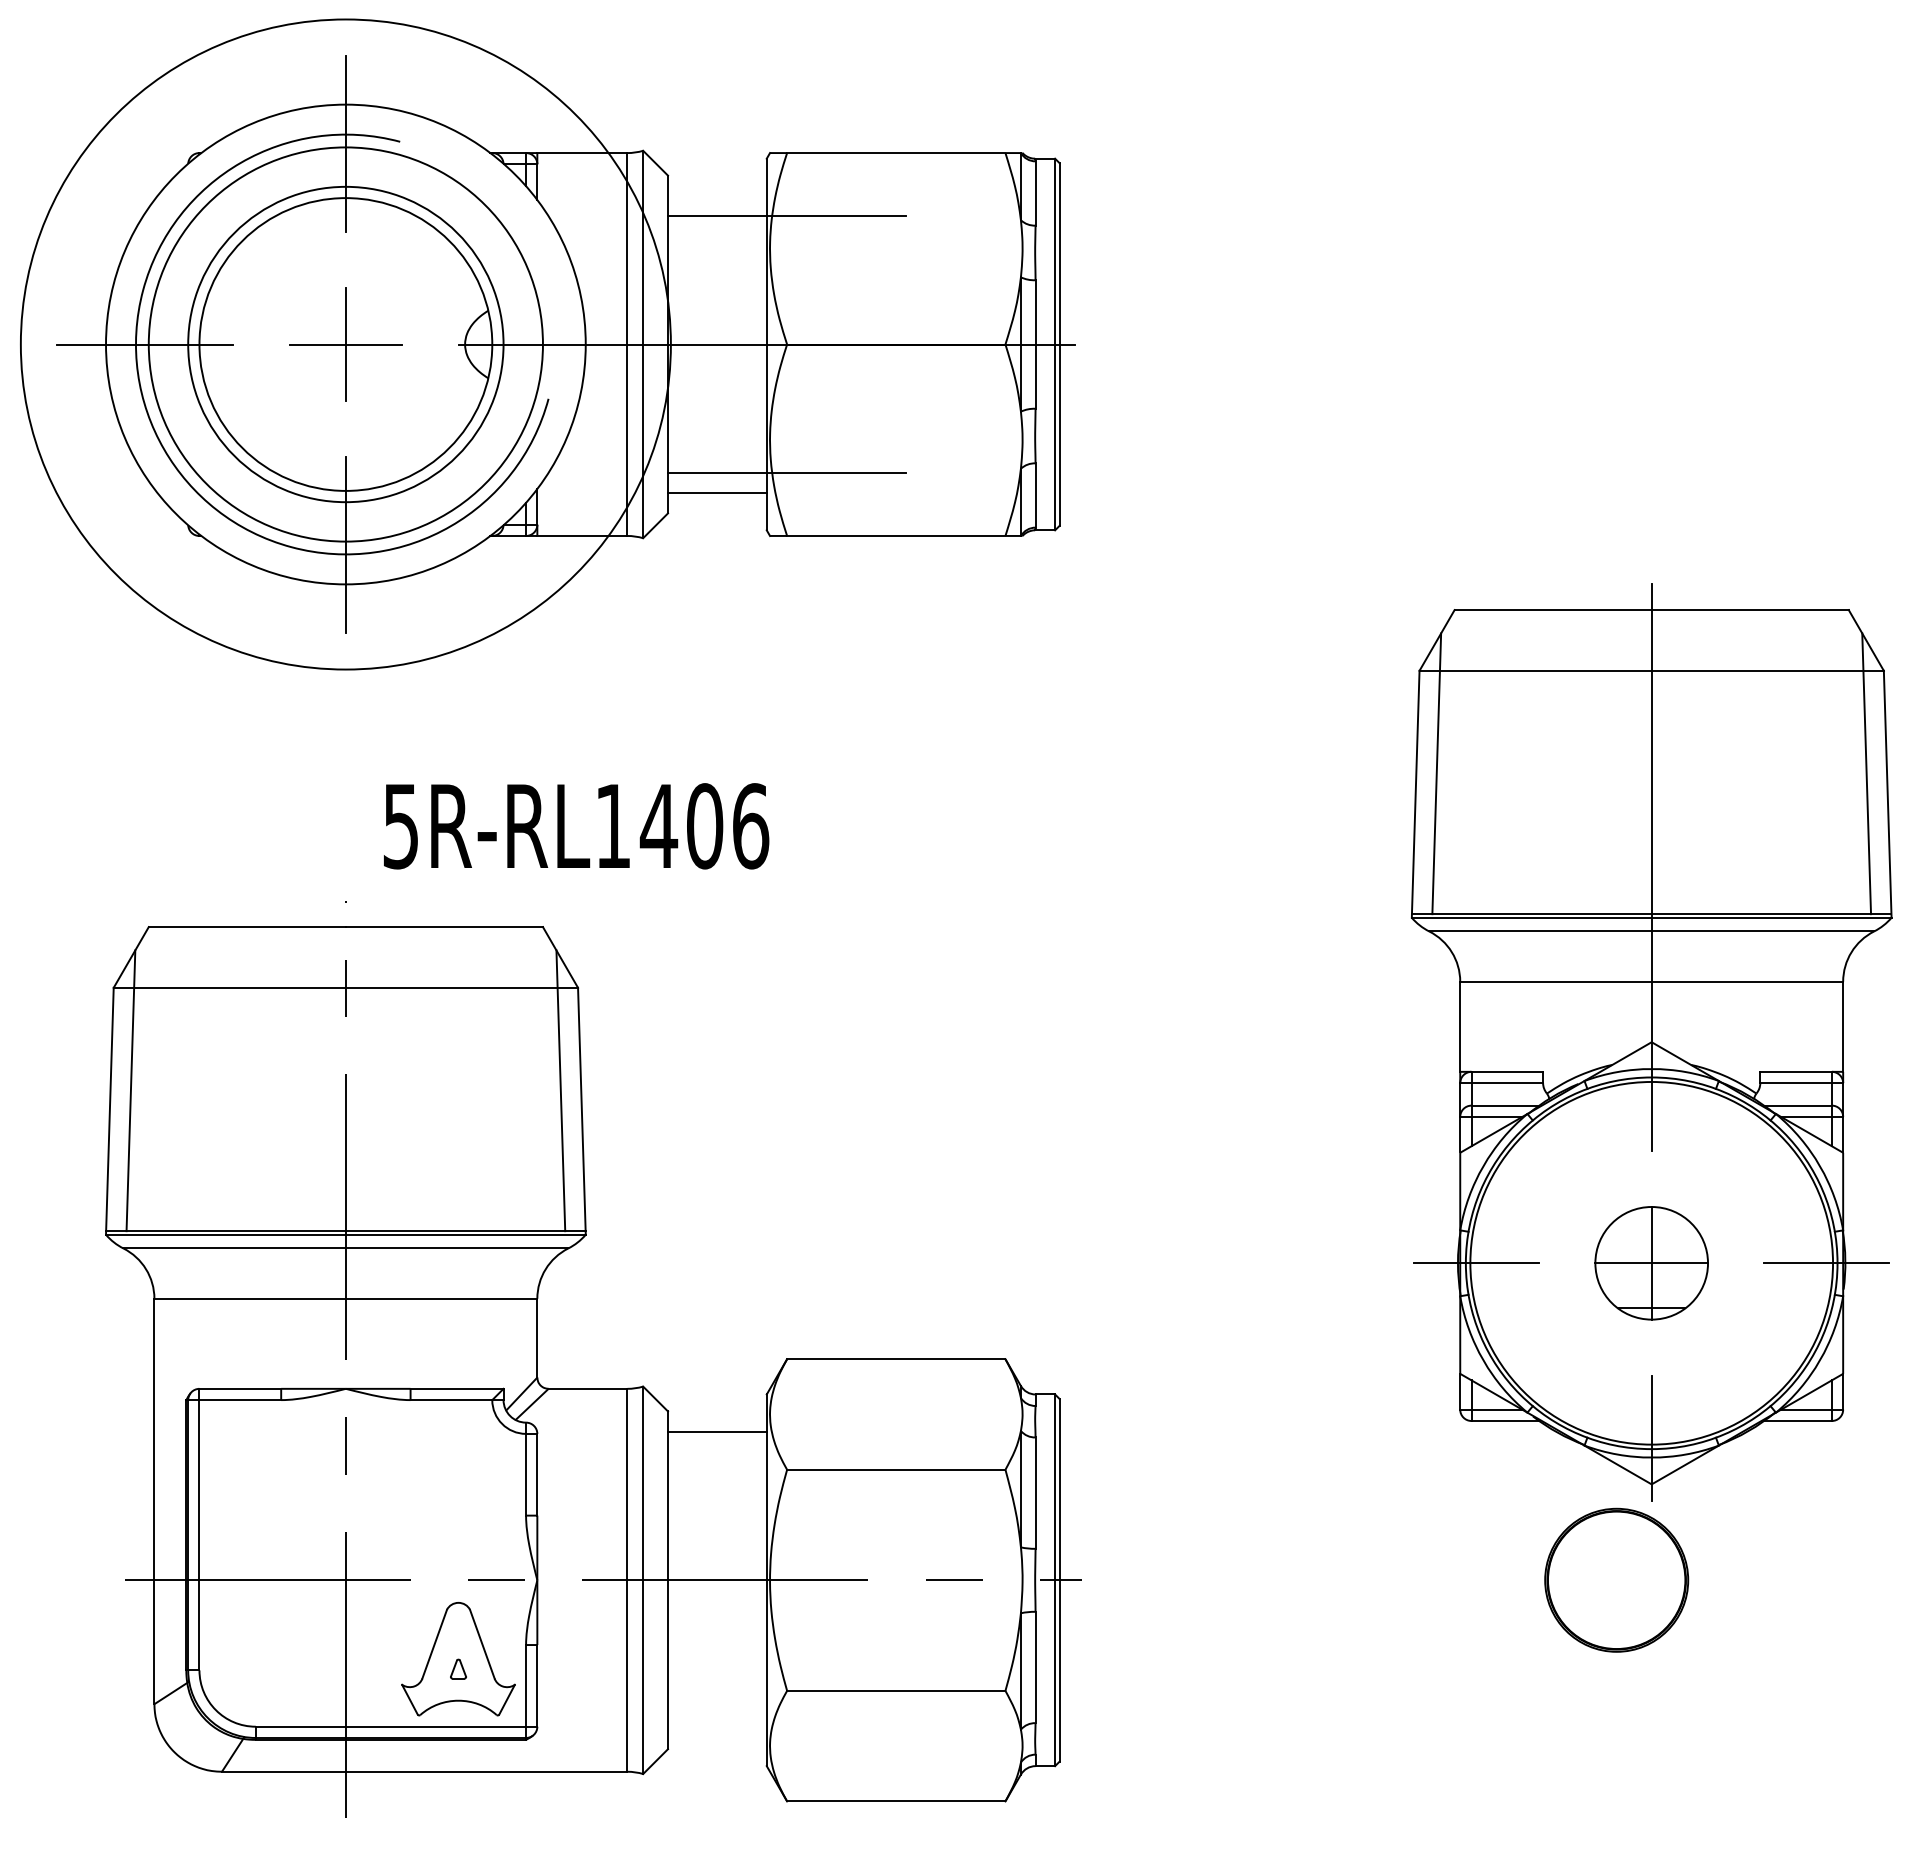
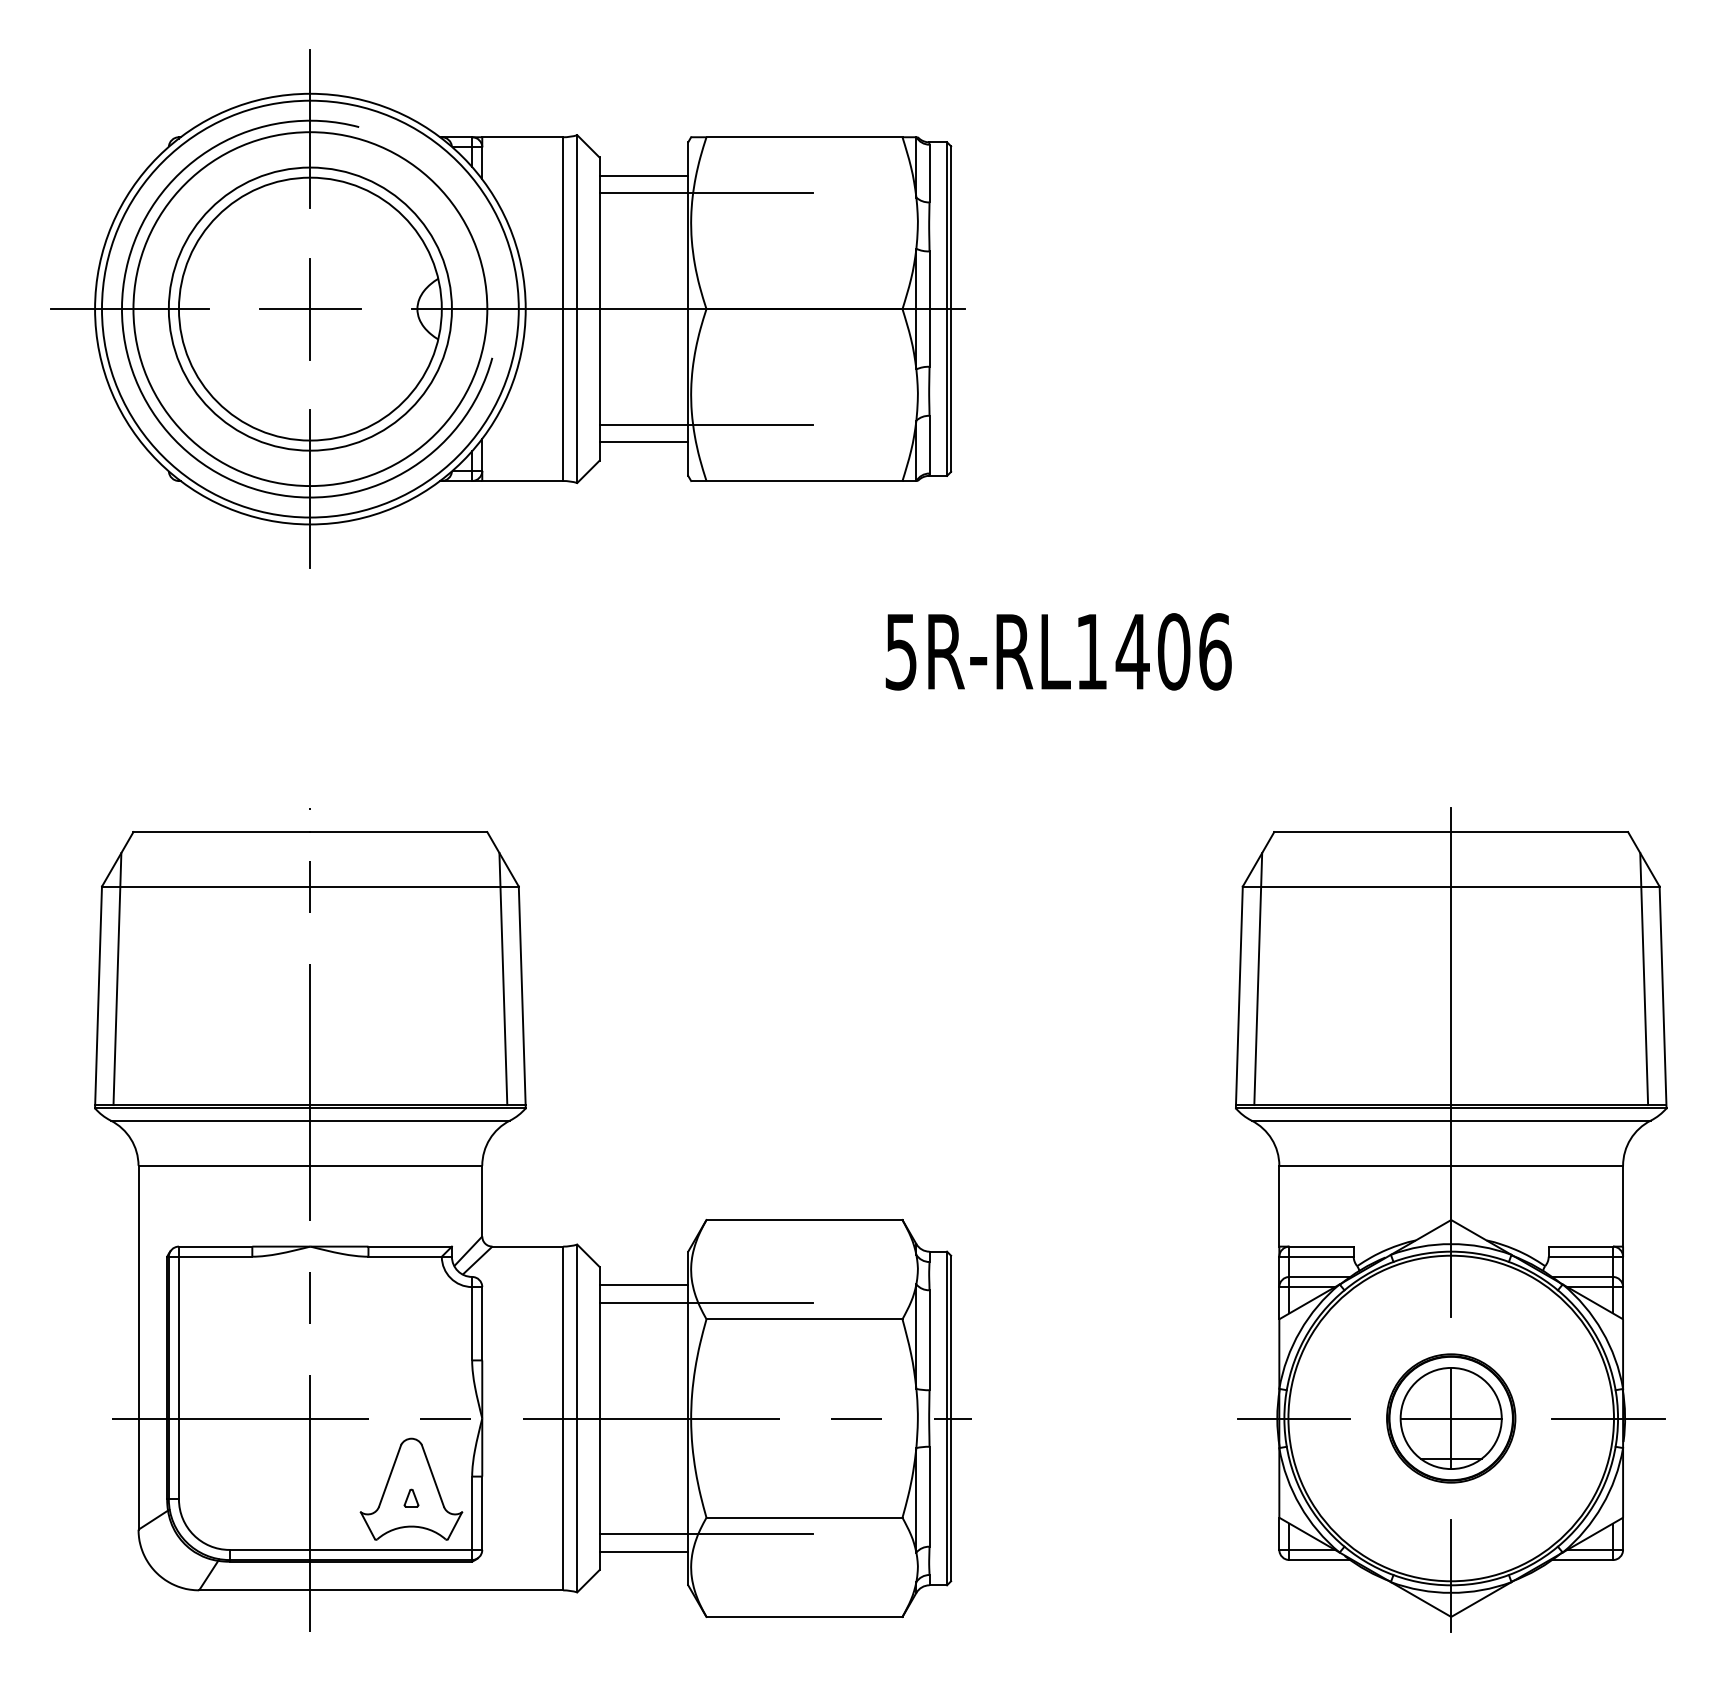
line: (716, 196) -> (643, 176), added
circle: (345, 344) -> (310, 309), size x0.71
text: (576, 826) -> (1058, 652), moved
part: (1651, 1042) -> (1451, 1220), moved
line: (786, 1451) -> (705, 1302), added
line: (786, 1709) -> (705, 1534), added
line: (716, 1728) -> (643, 1551), added

